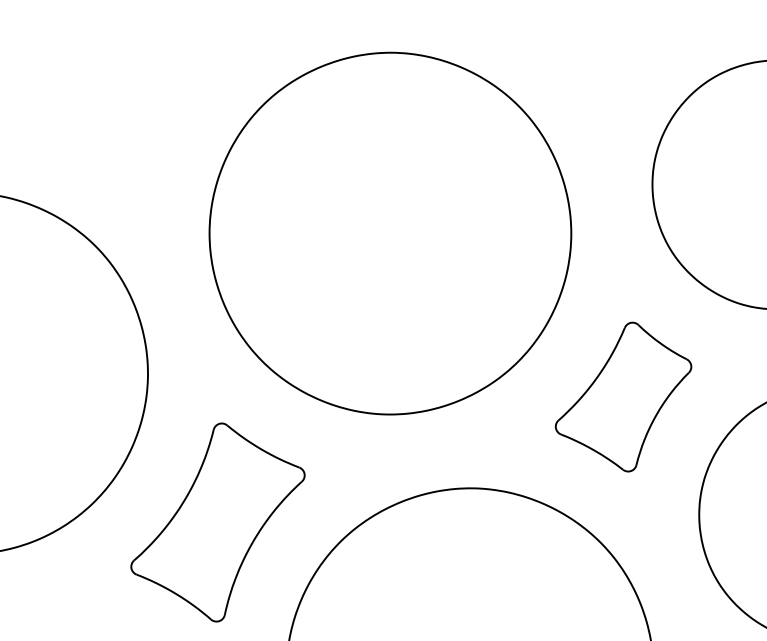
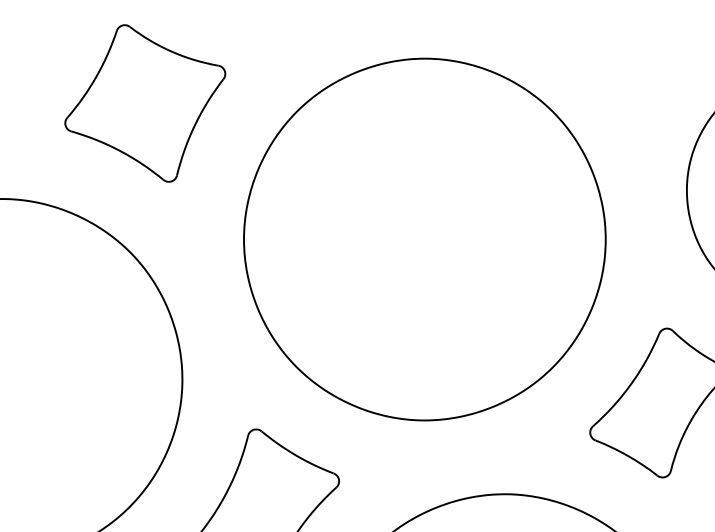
part: (110, 97) -> (144, 103), added

